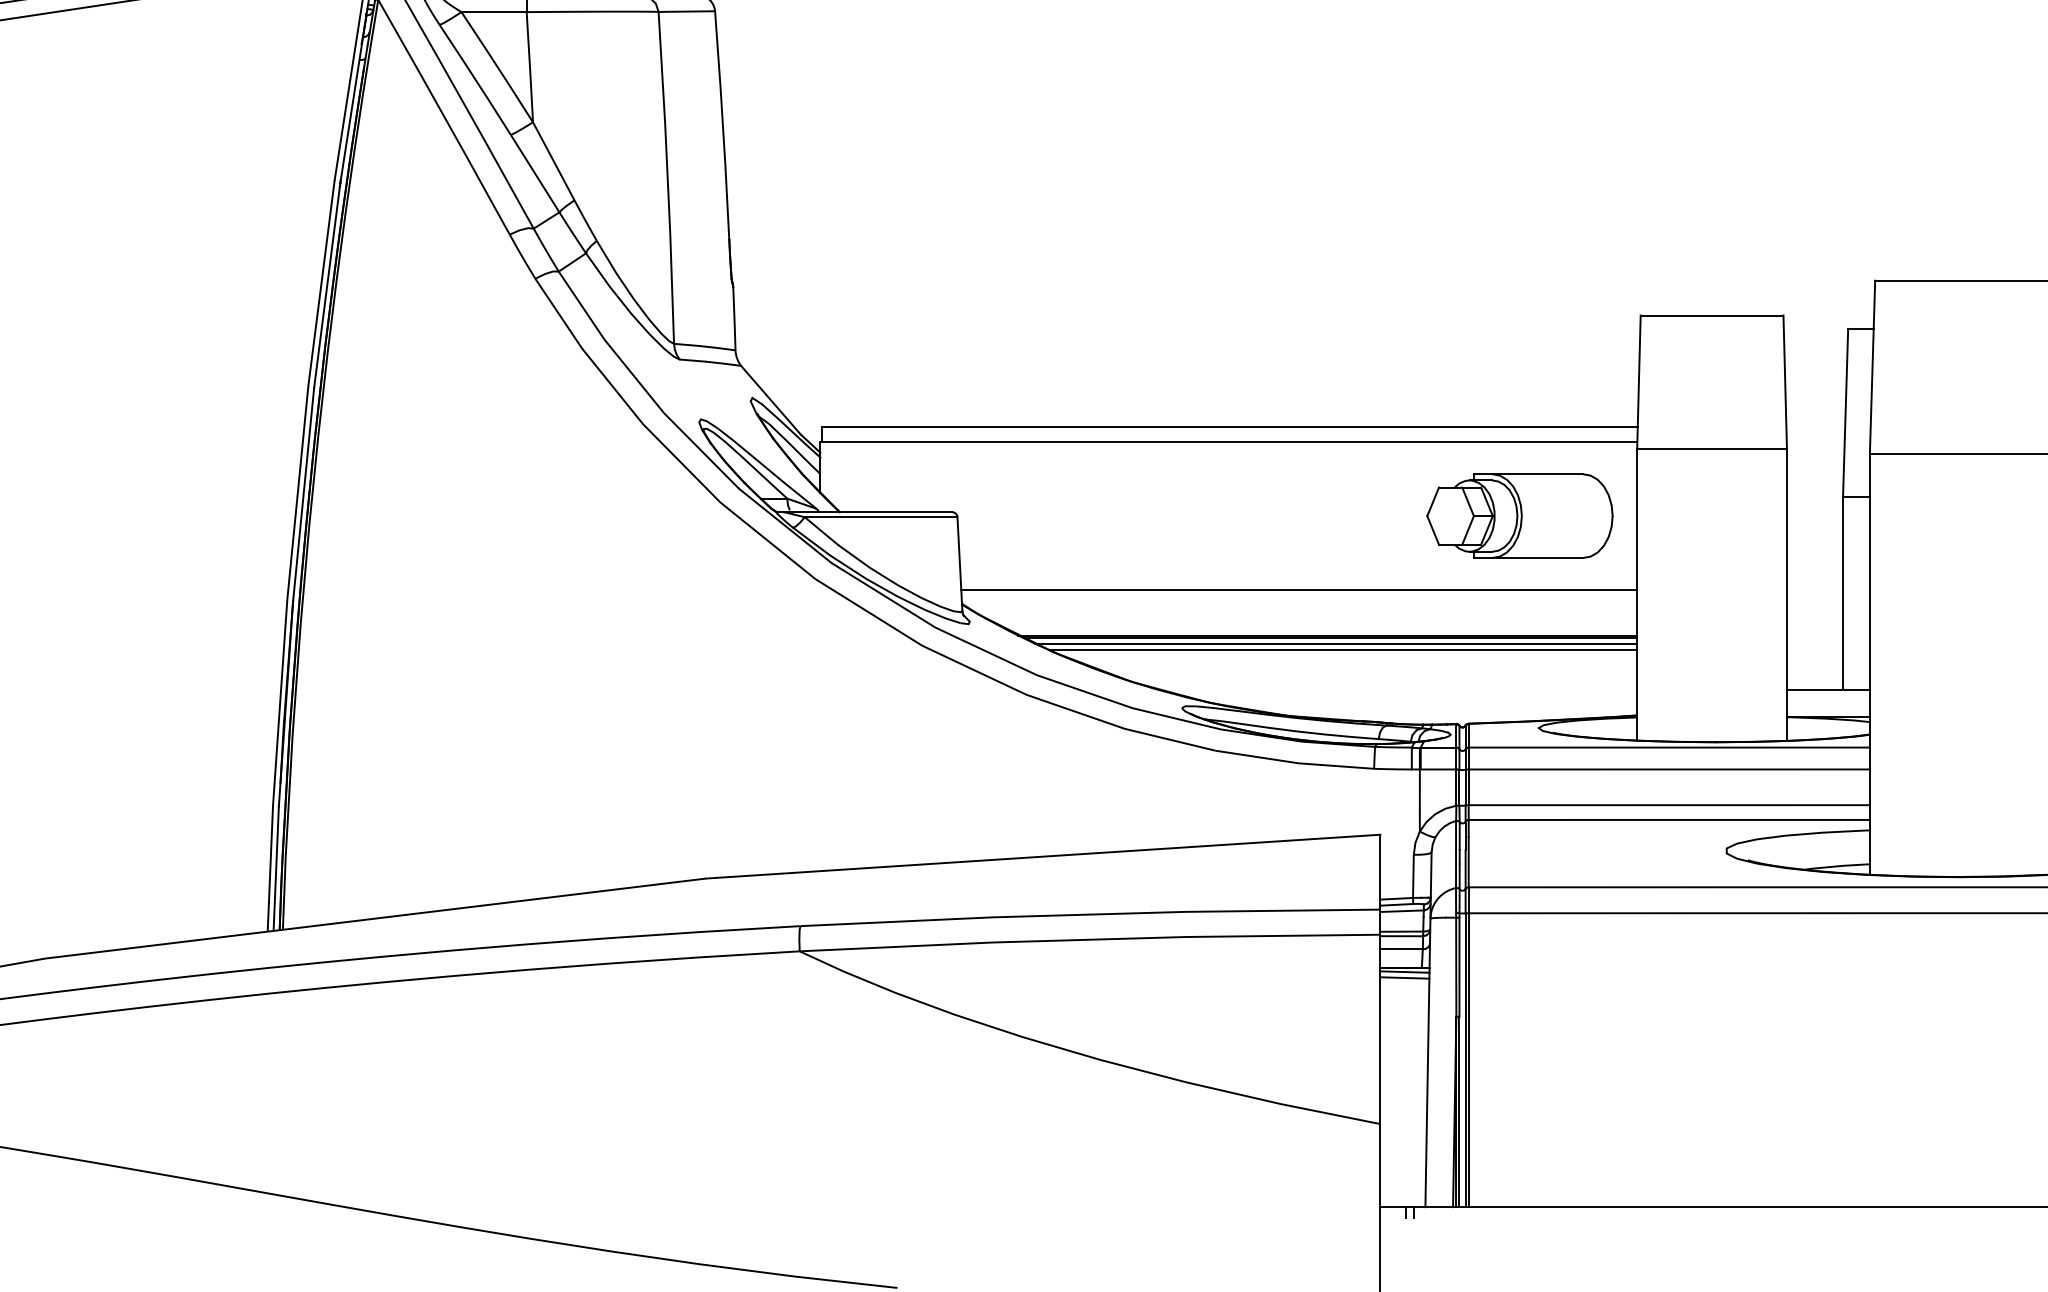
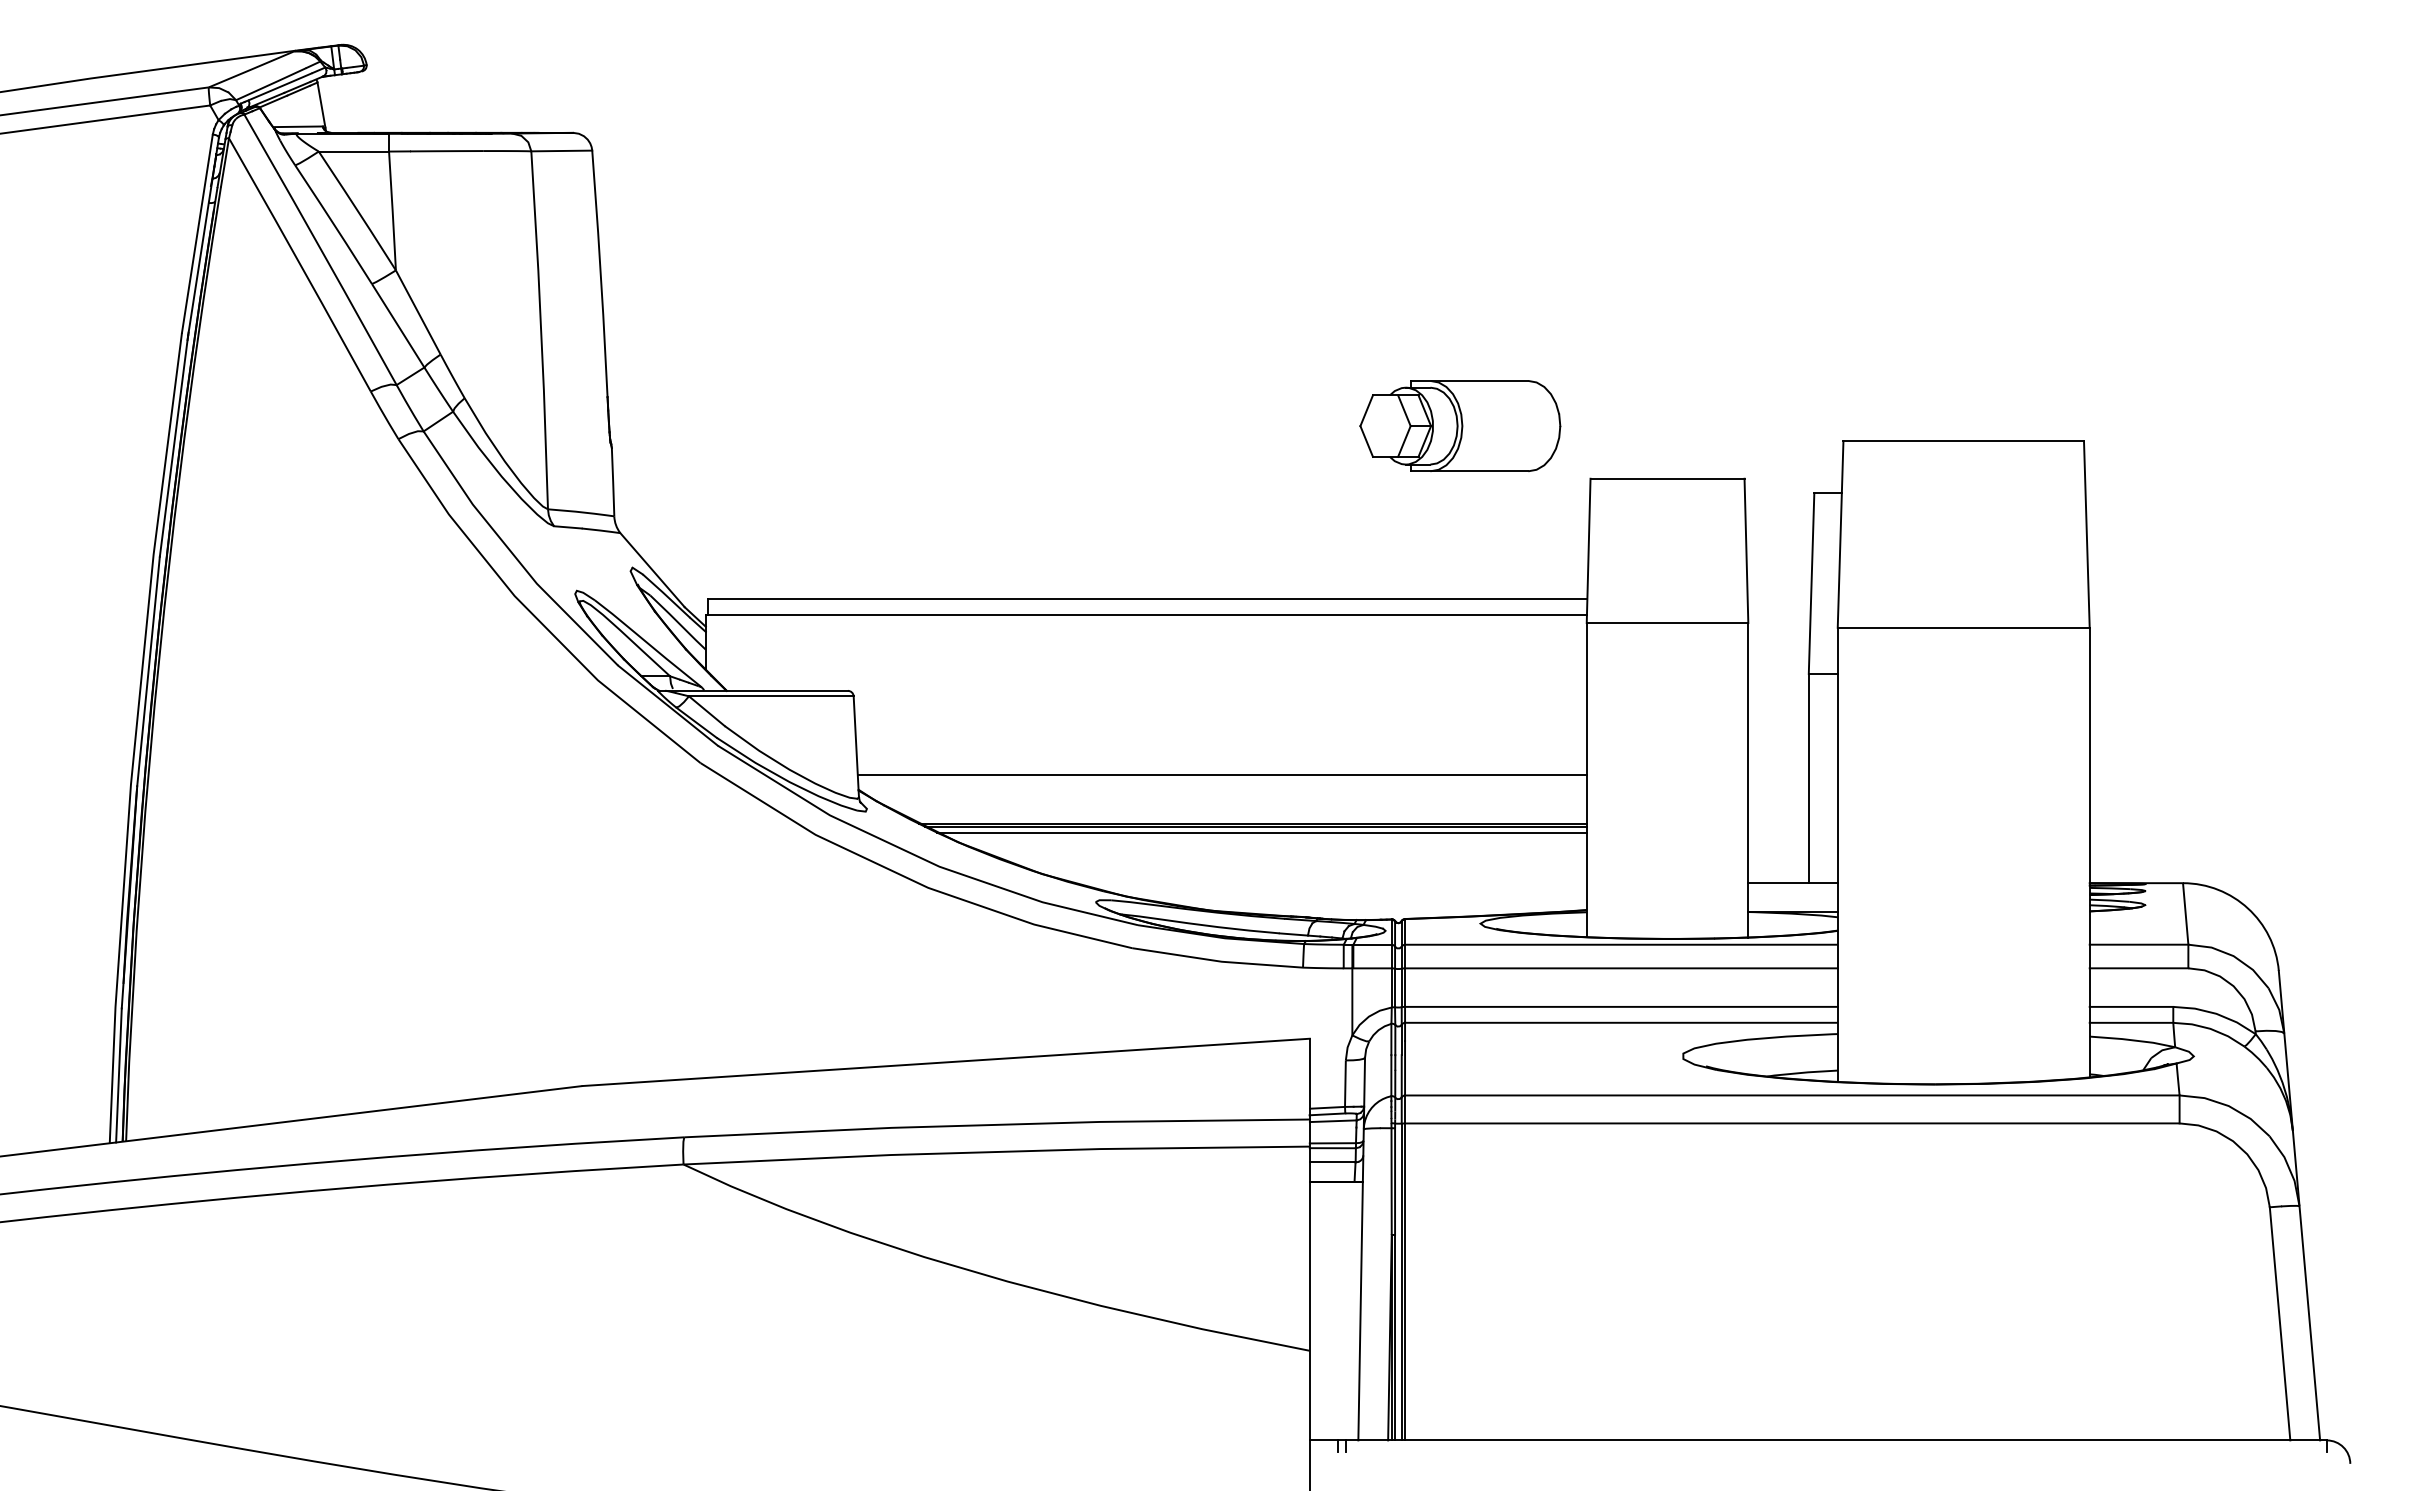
part: (1520, 515) -> (1460, 425), moved
line: (1343, 649) -> (1269, 839), removed
line: (1404, 971) -> (1335, 1186), removed
line: (1404, 978) -> (1335, 1193), removed

